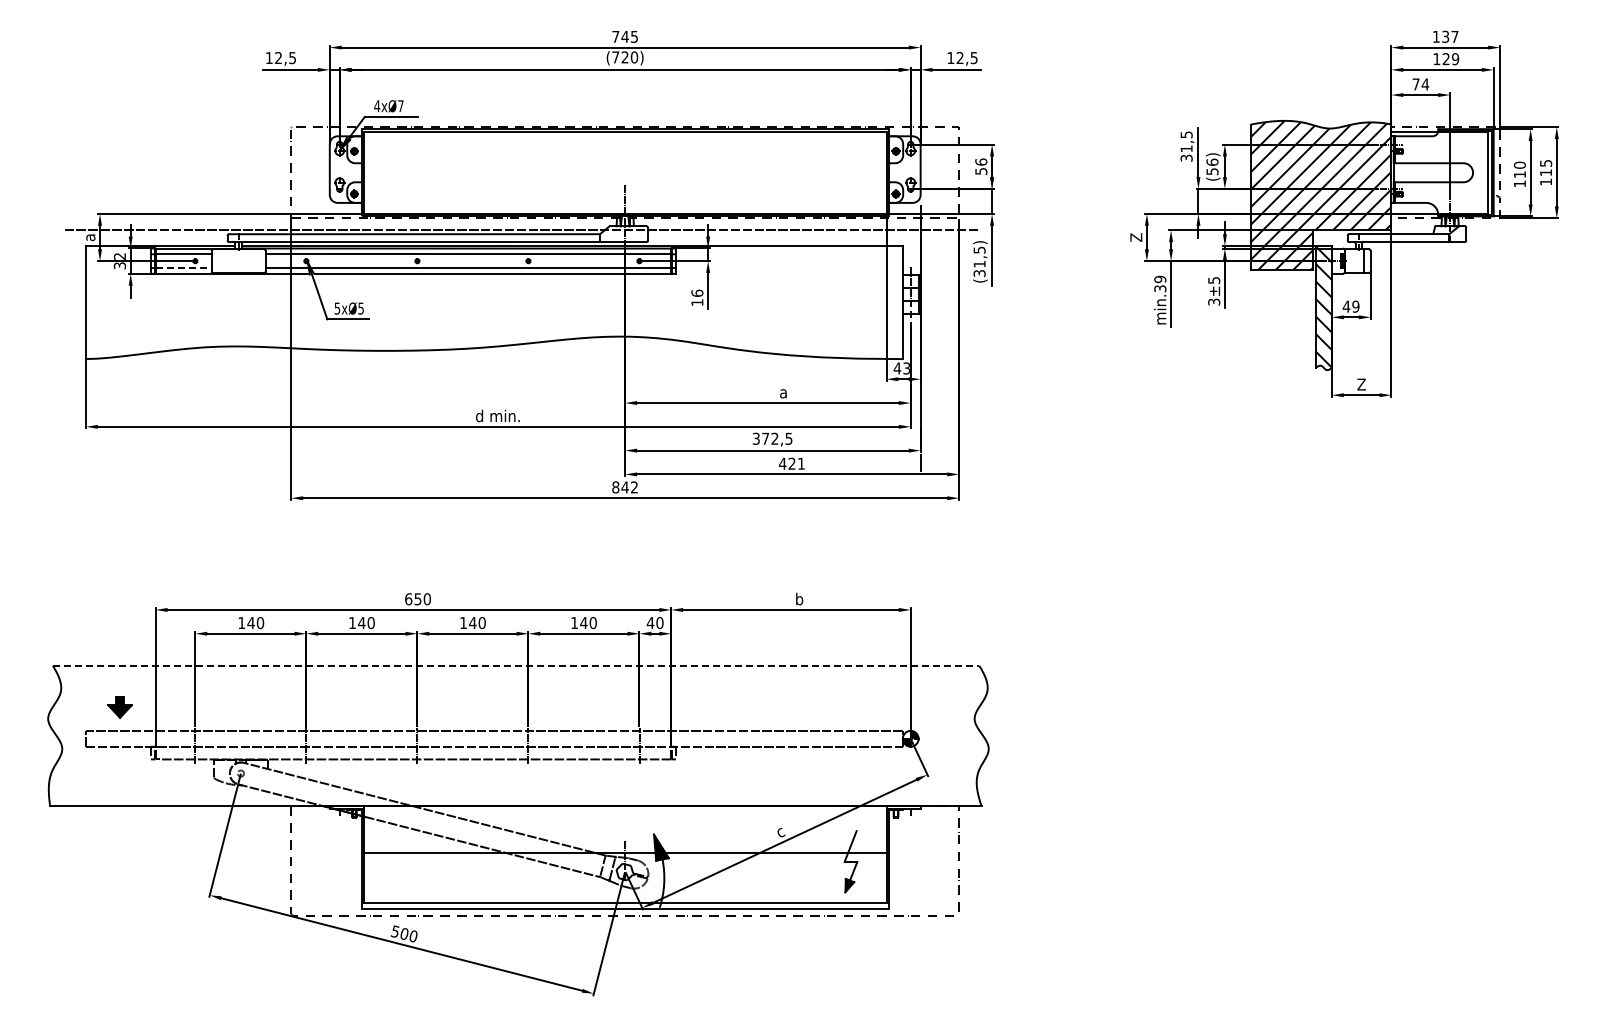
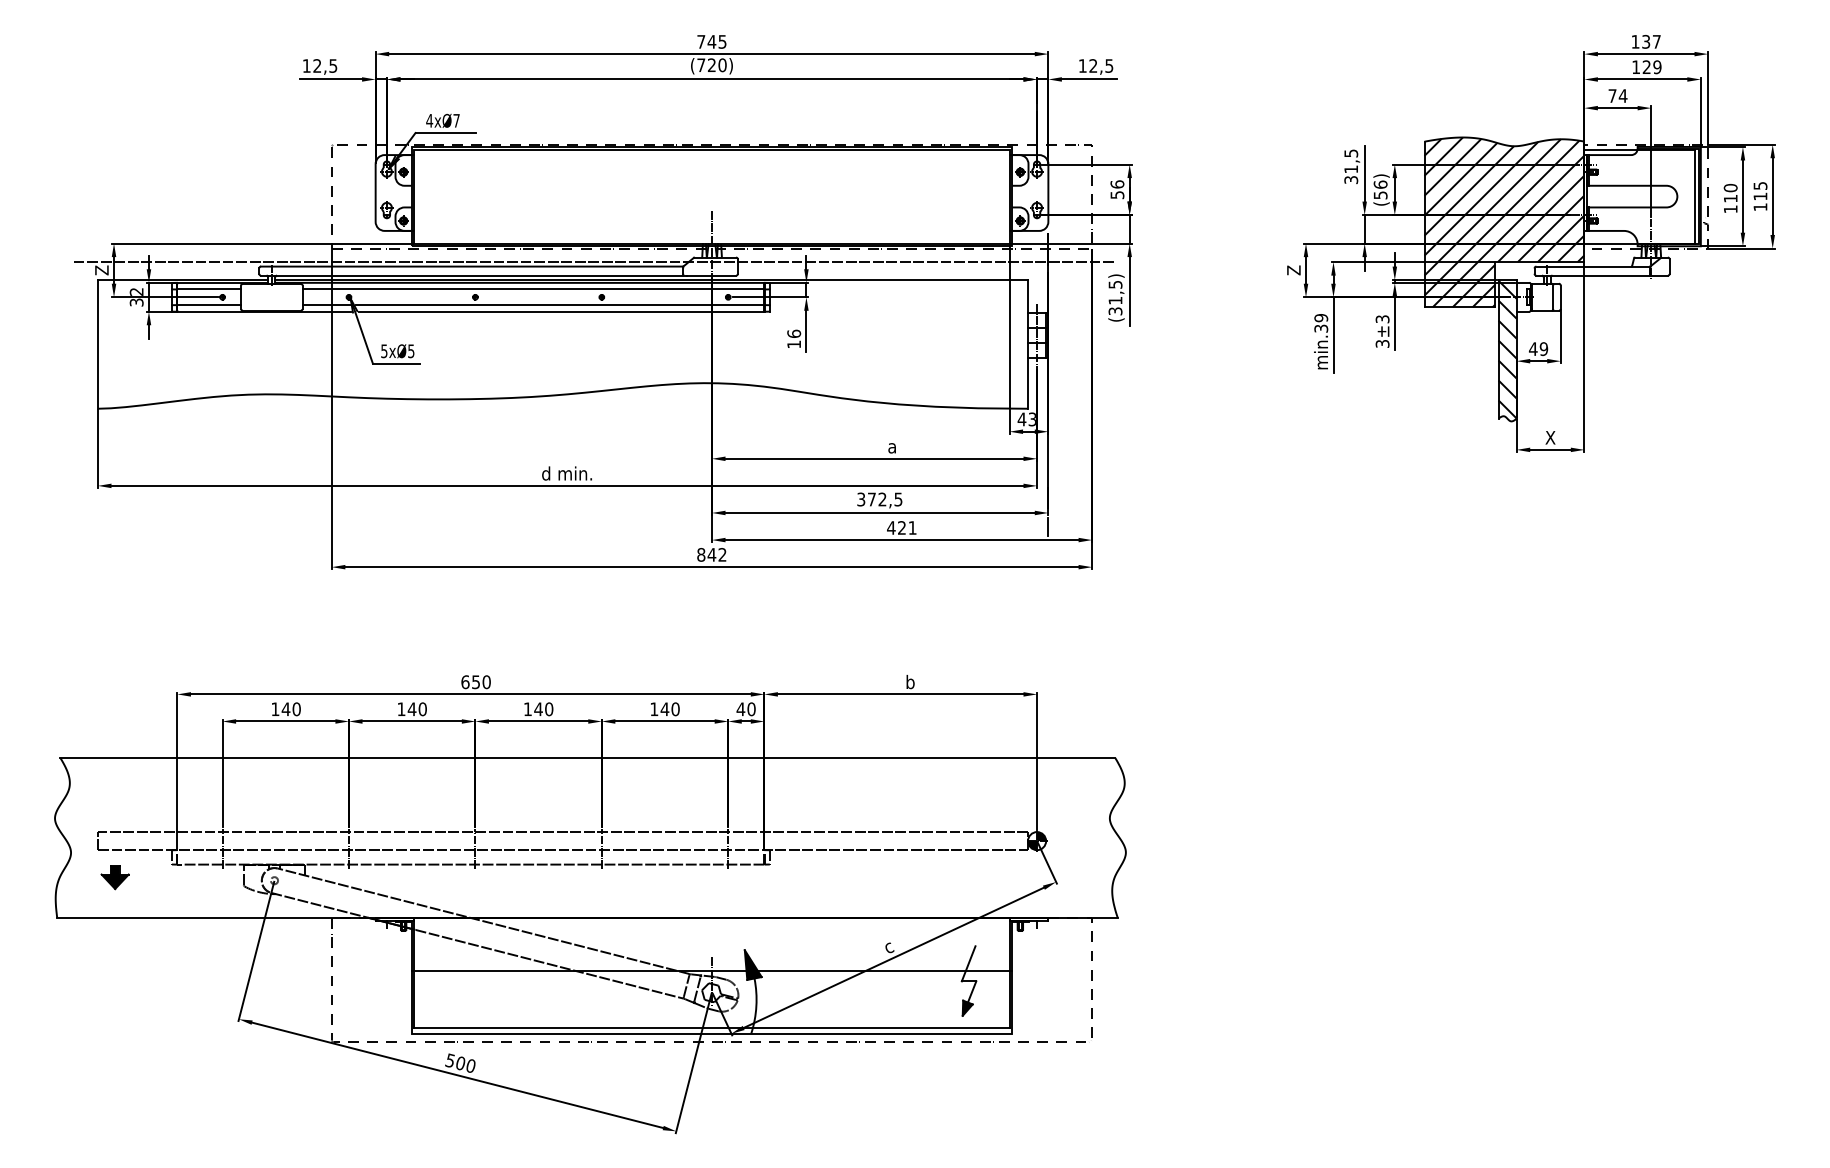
text: (89, 237) -> (102, 270), a -> Z
line: (183, 268) -> (209, 305), dashed -> solid
text: (1213, 280) -> (1381, 319), 3±5 -> 3±3
text: (1361, 384) -> (1550, 437), Z -> X
line: (516, 665) -> (588, 757), dashed -> solid
part: (119, 707) -> (114, 877), moved

